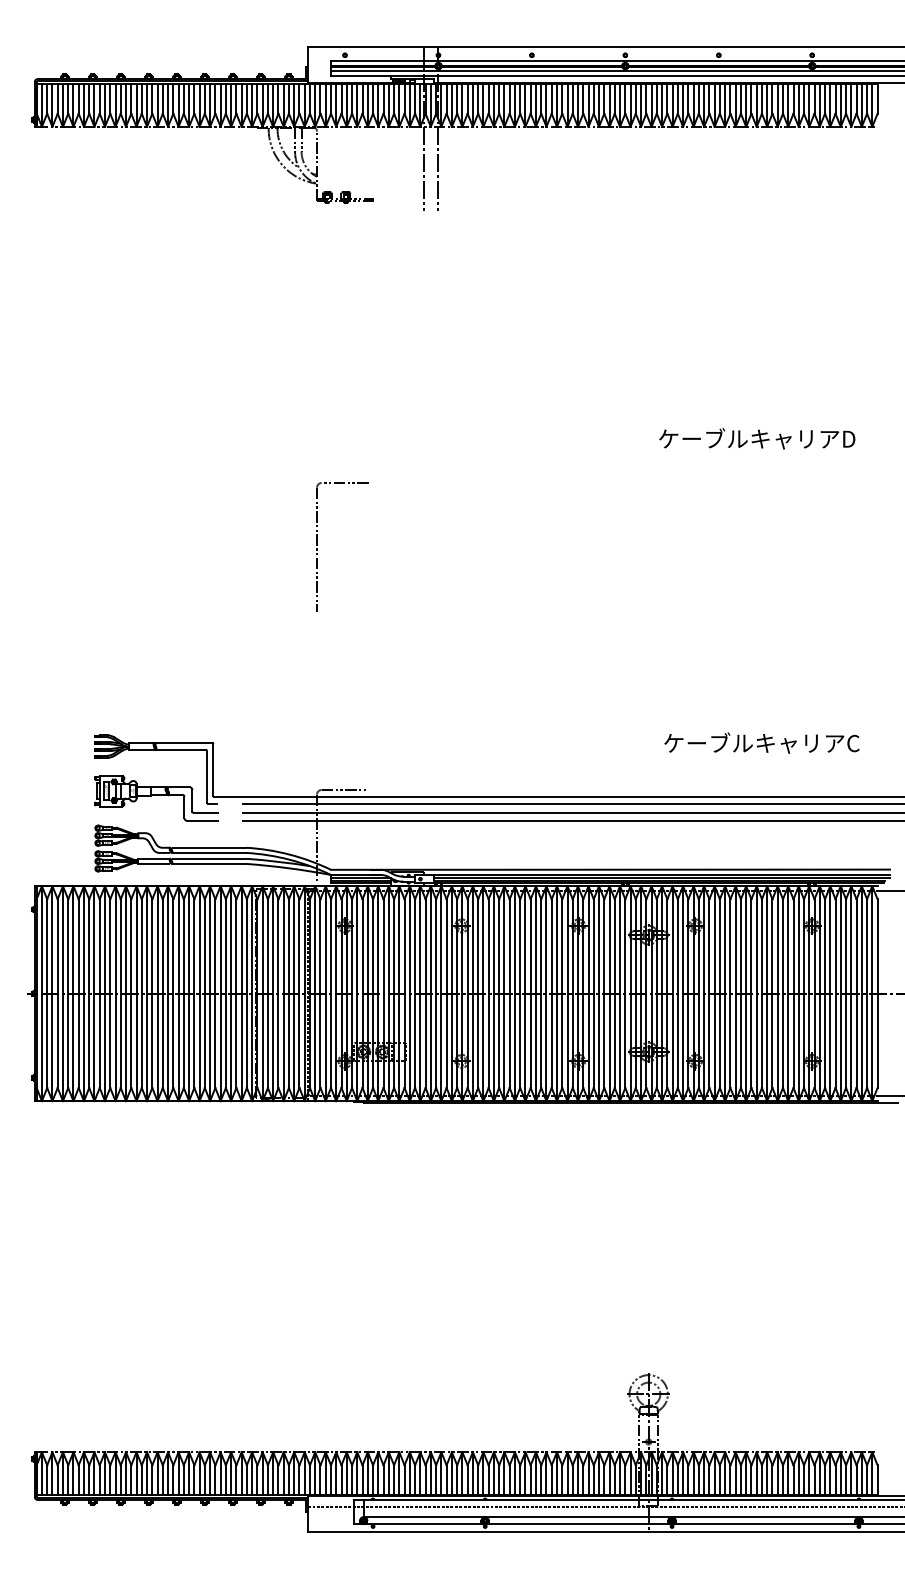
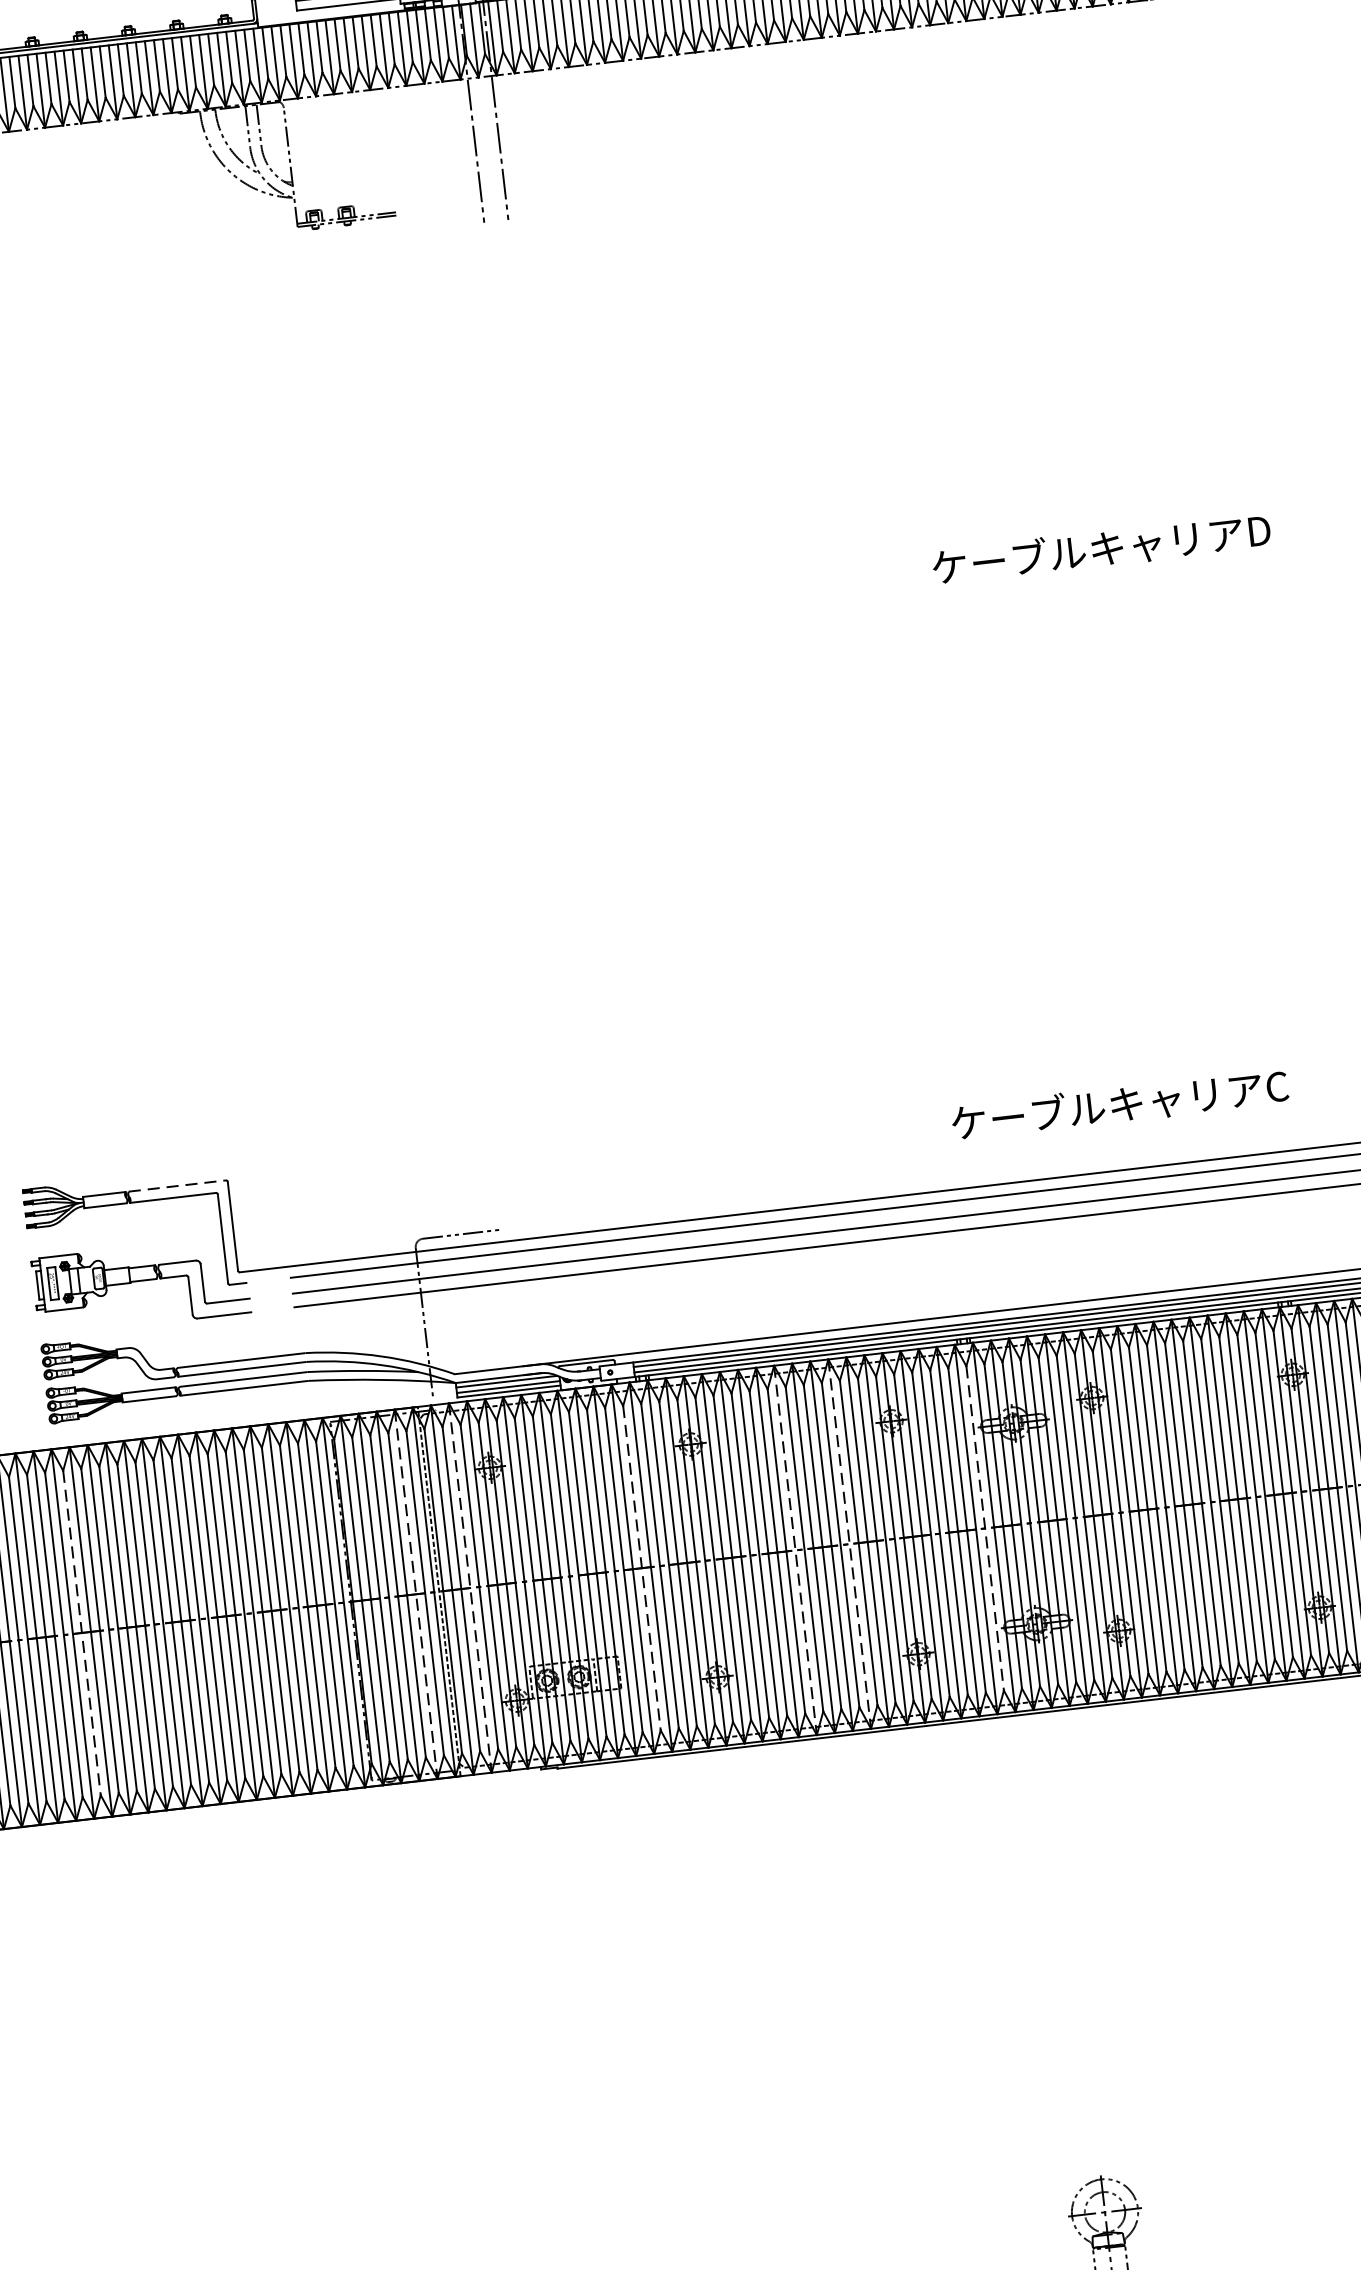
part: (317, 545) -> (367, 819), removed
text: (761, 742) -> (1119, 1103), moved
line: (184, 743) -> (177, 1186), solid -> dashed
line: (99, 994) -> (81, 1634), solid -> dashed
line: (294, 994) -> (416, 1595), solid -> dashed
line: (325, 994) -> (470, 1589), solid -> dashed
line: (425, 994) -> (641, 1569), solid -> dashed
line: (514, 994) -> (794, 1551), solid -> dashed
line: (546, 994) -> (849, 1545), solid -> dashed
line: (625, 994) -> (985, 1529), solid -> dashed

